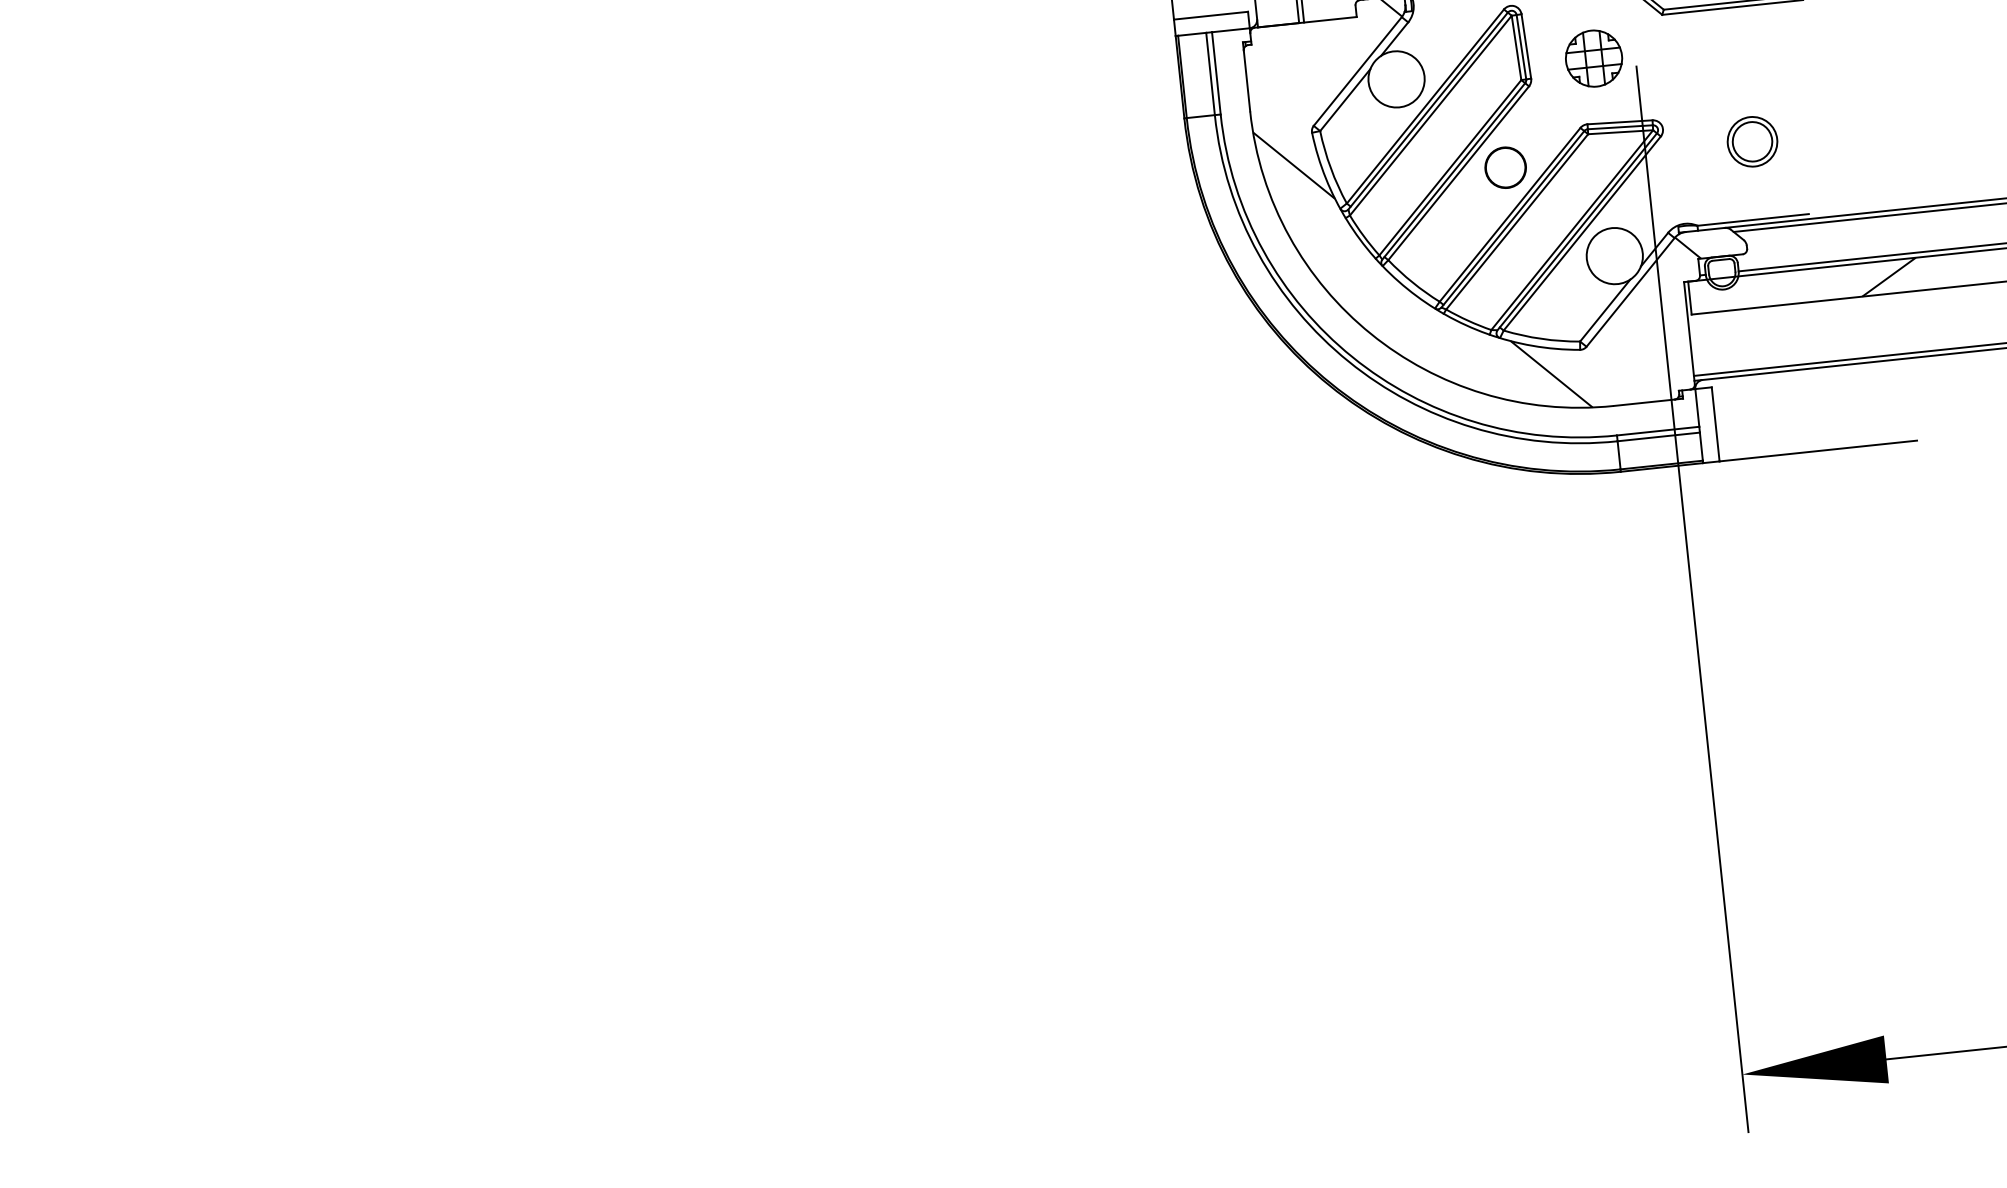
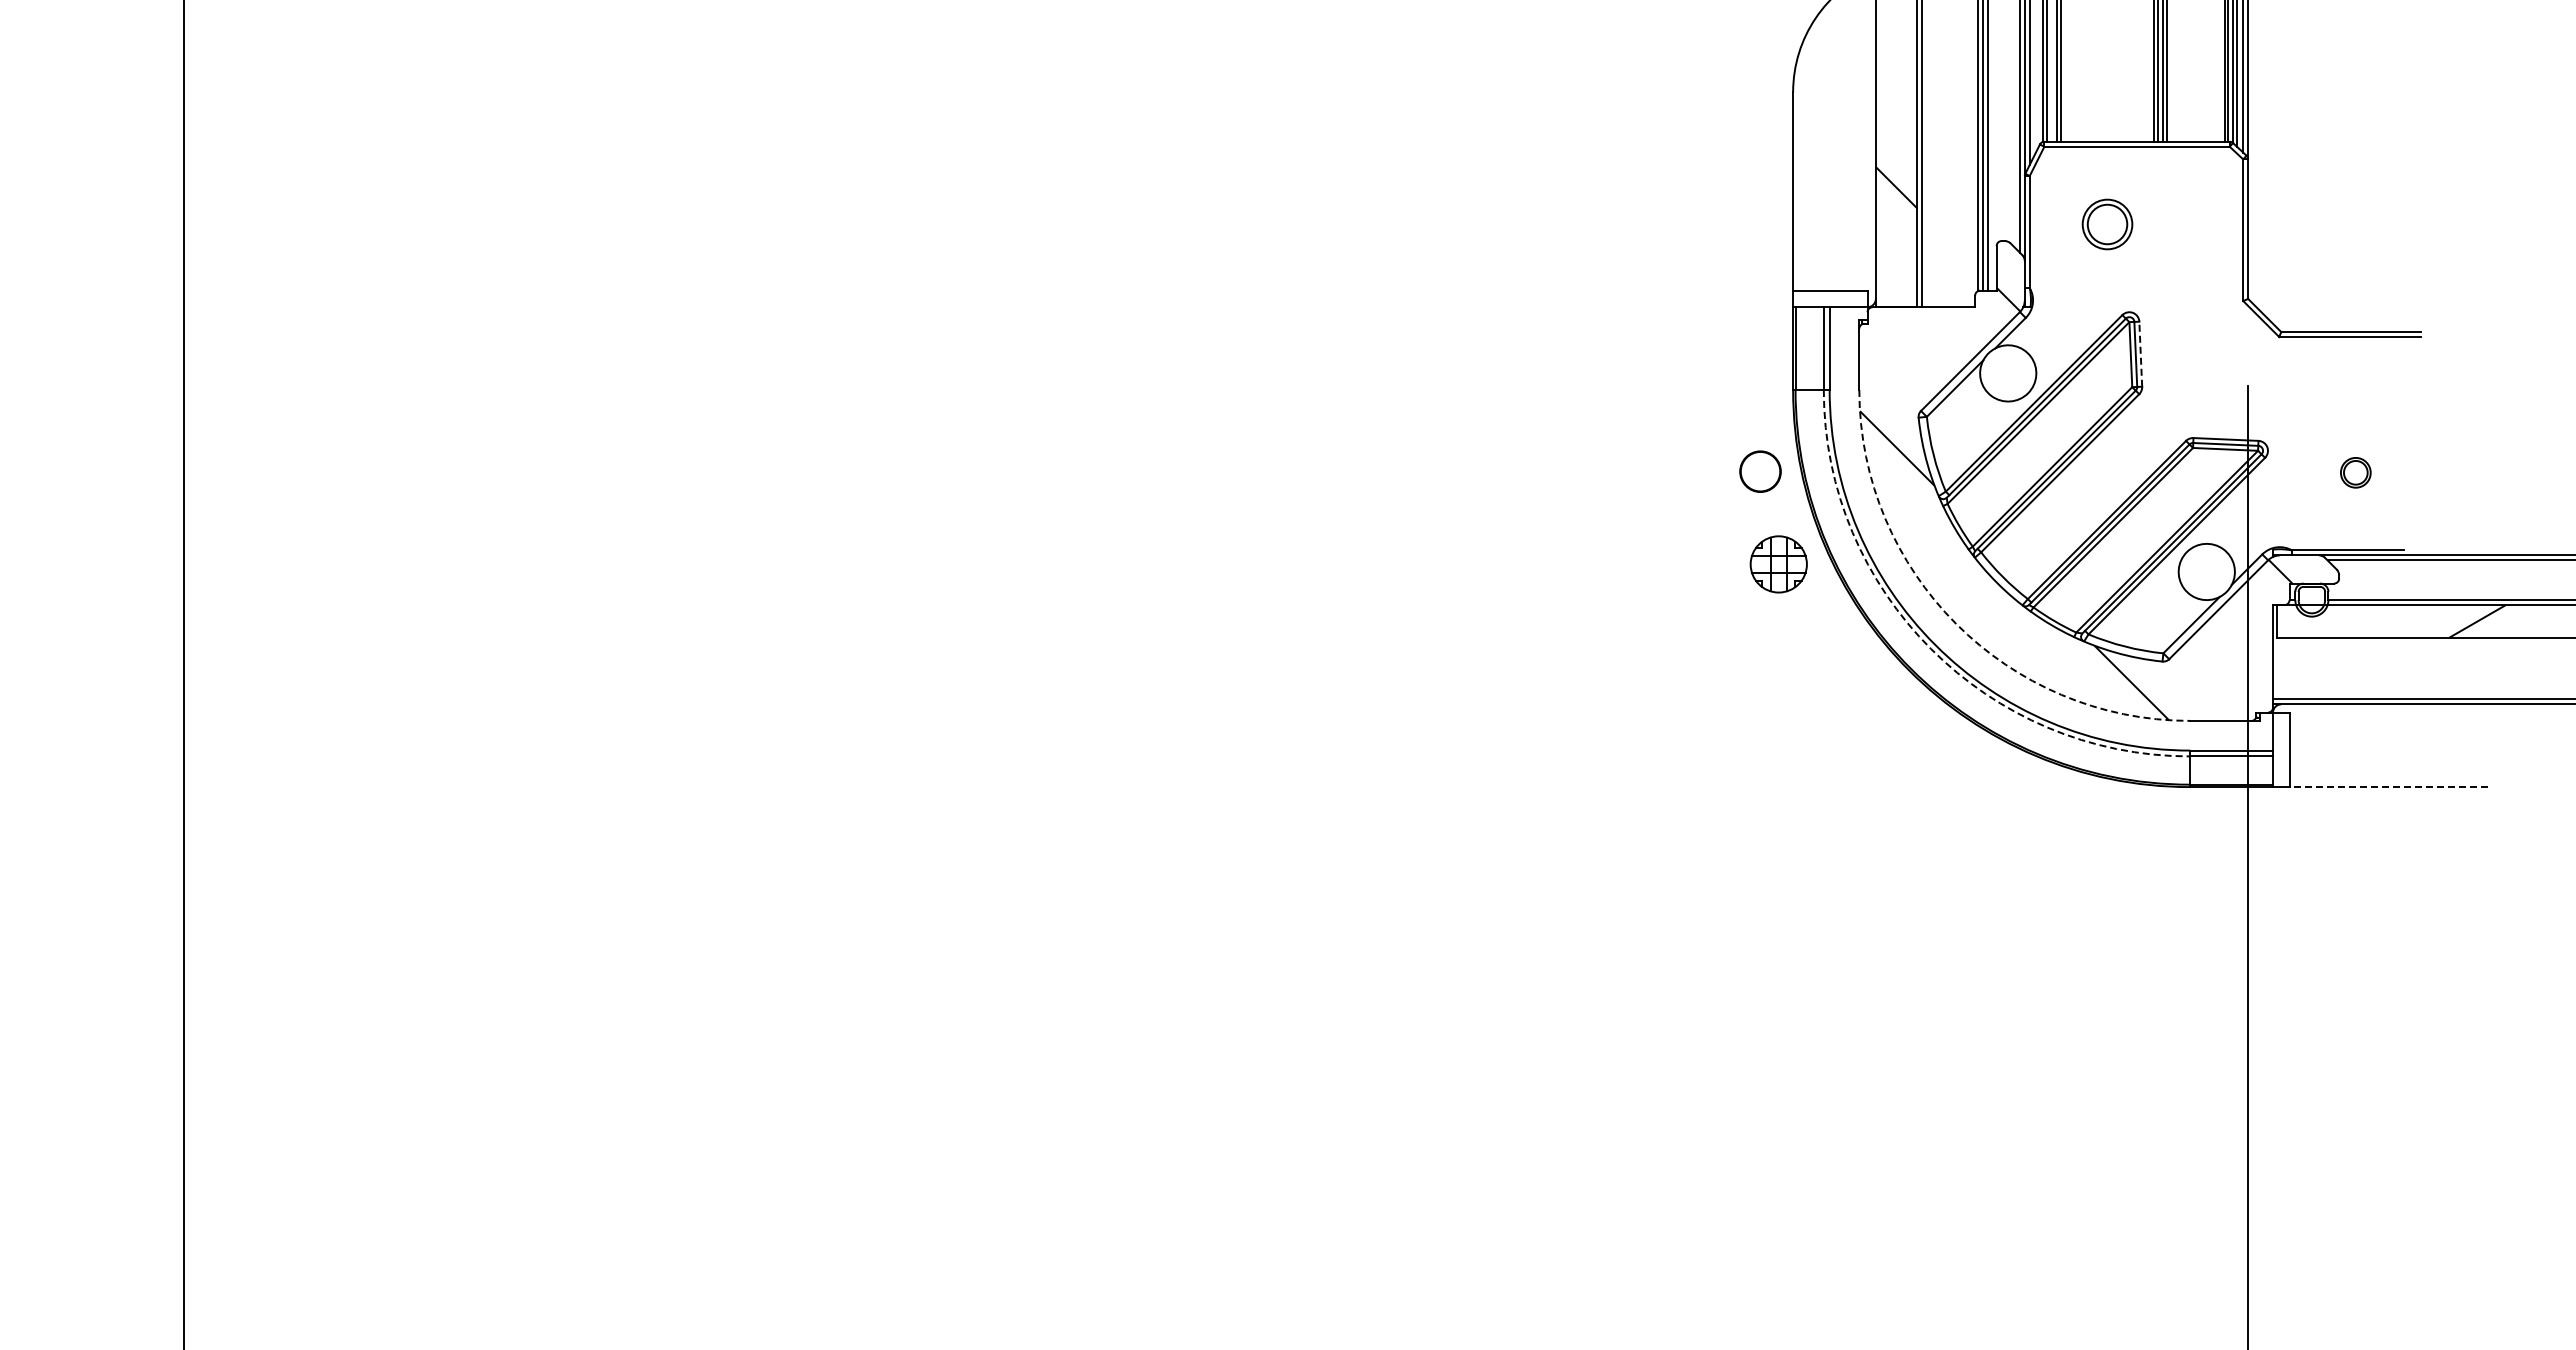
line: (1526, 46) -> (2140, 354), solid -> dashed
part: (1593, 58) -> (1778, 564), moved
part: (1752, 141) -> (2355, 472), size x0.6
circle: (1505, 167) -> (1760, 471), moved
arc: (1371, 333) -> (1956, 623), solid -> dashed
arc: (1349, 361) -> (1931, 649), solid -> dashed
line: (1818, 451) -> (2388, 787), solid -> dashed

